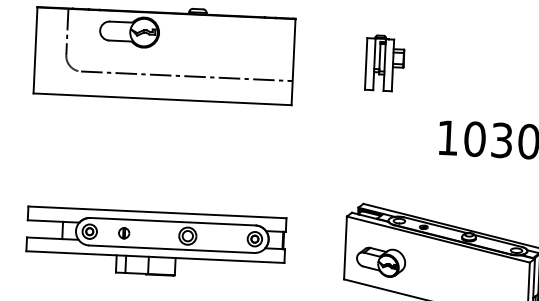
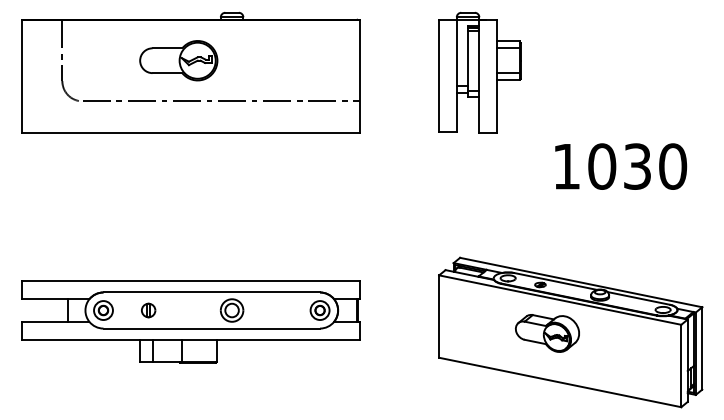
part: (129, 31) -> (178, 60), moved
part: (384, 63) -> (479, 72), size x1.67
part: (381, 262) -> (547, 333), moved

